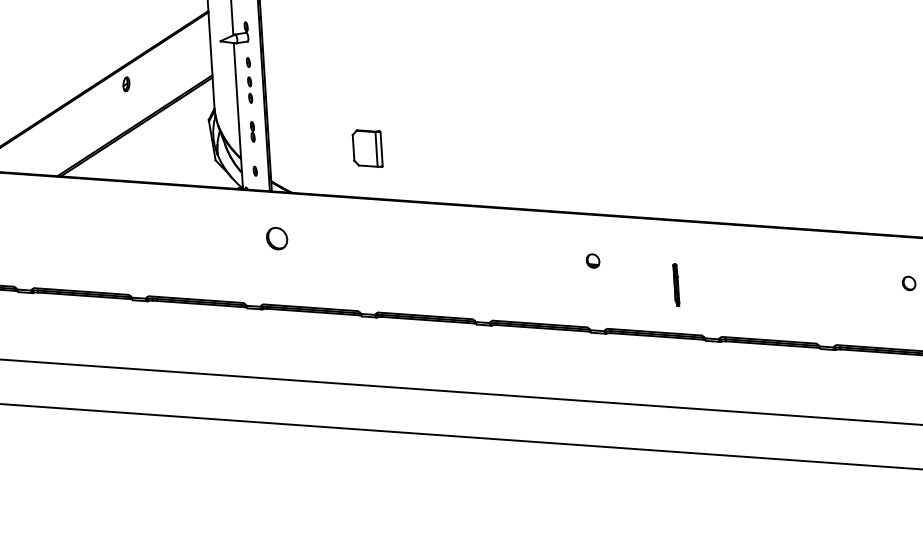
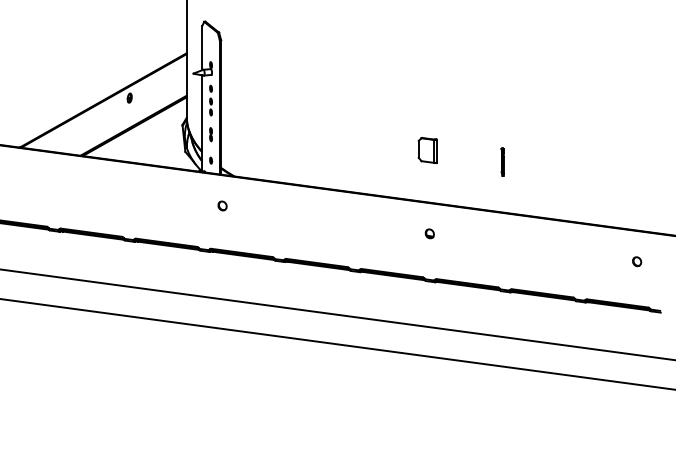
part: (366, 148) -> (427, 150), moved
part: (276, 237) -> (222, 205), size x0.62
line: (675, 284) -> (502, 161), moved

